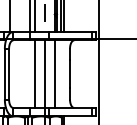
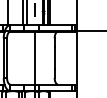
line: (35, 73) -> (27, 57), removed
line: (54, 73) -> (42, 57), removed

